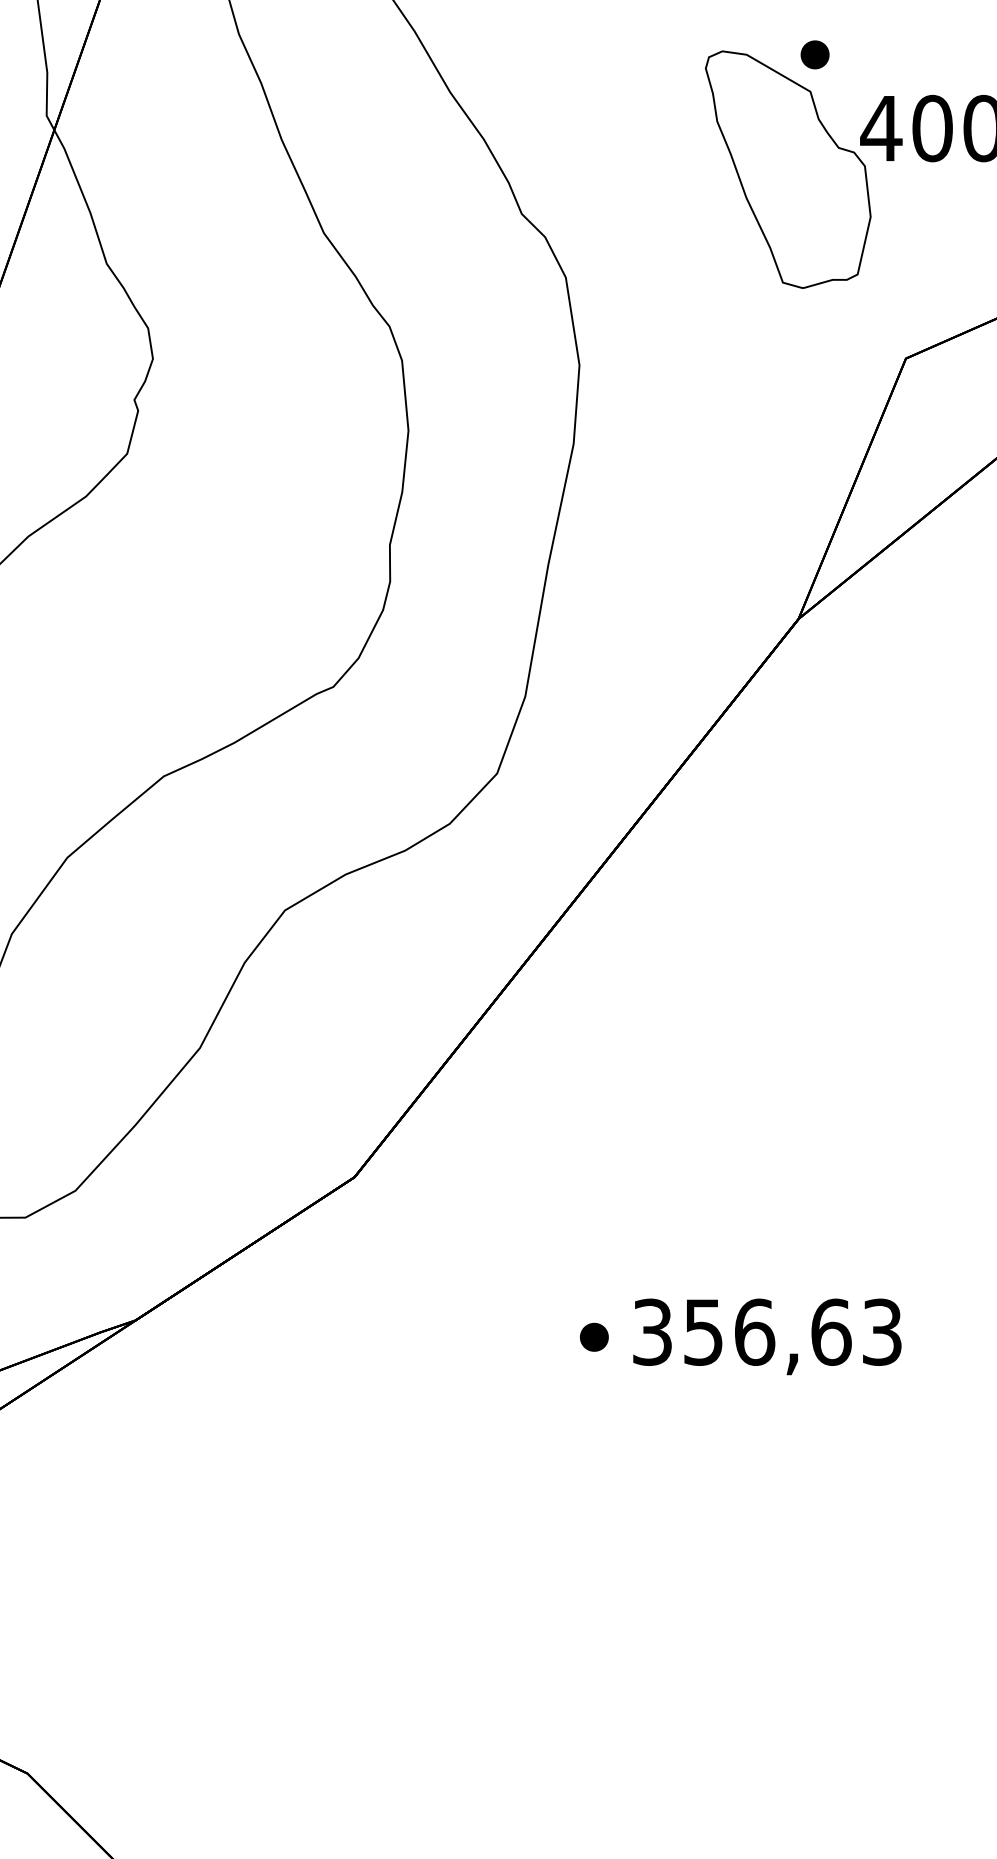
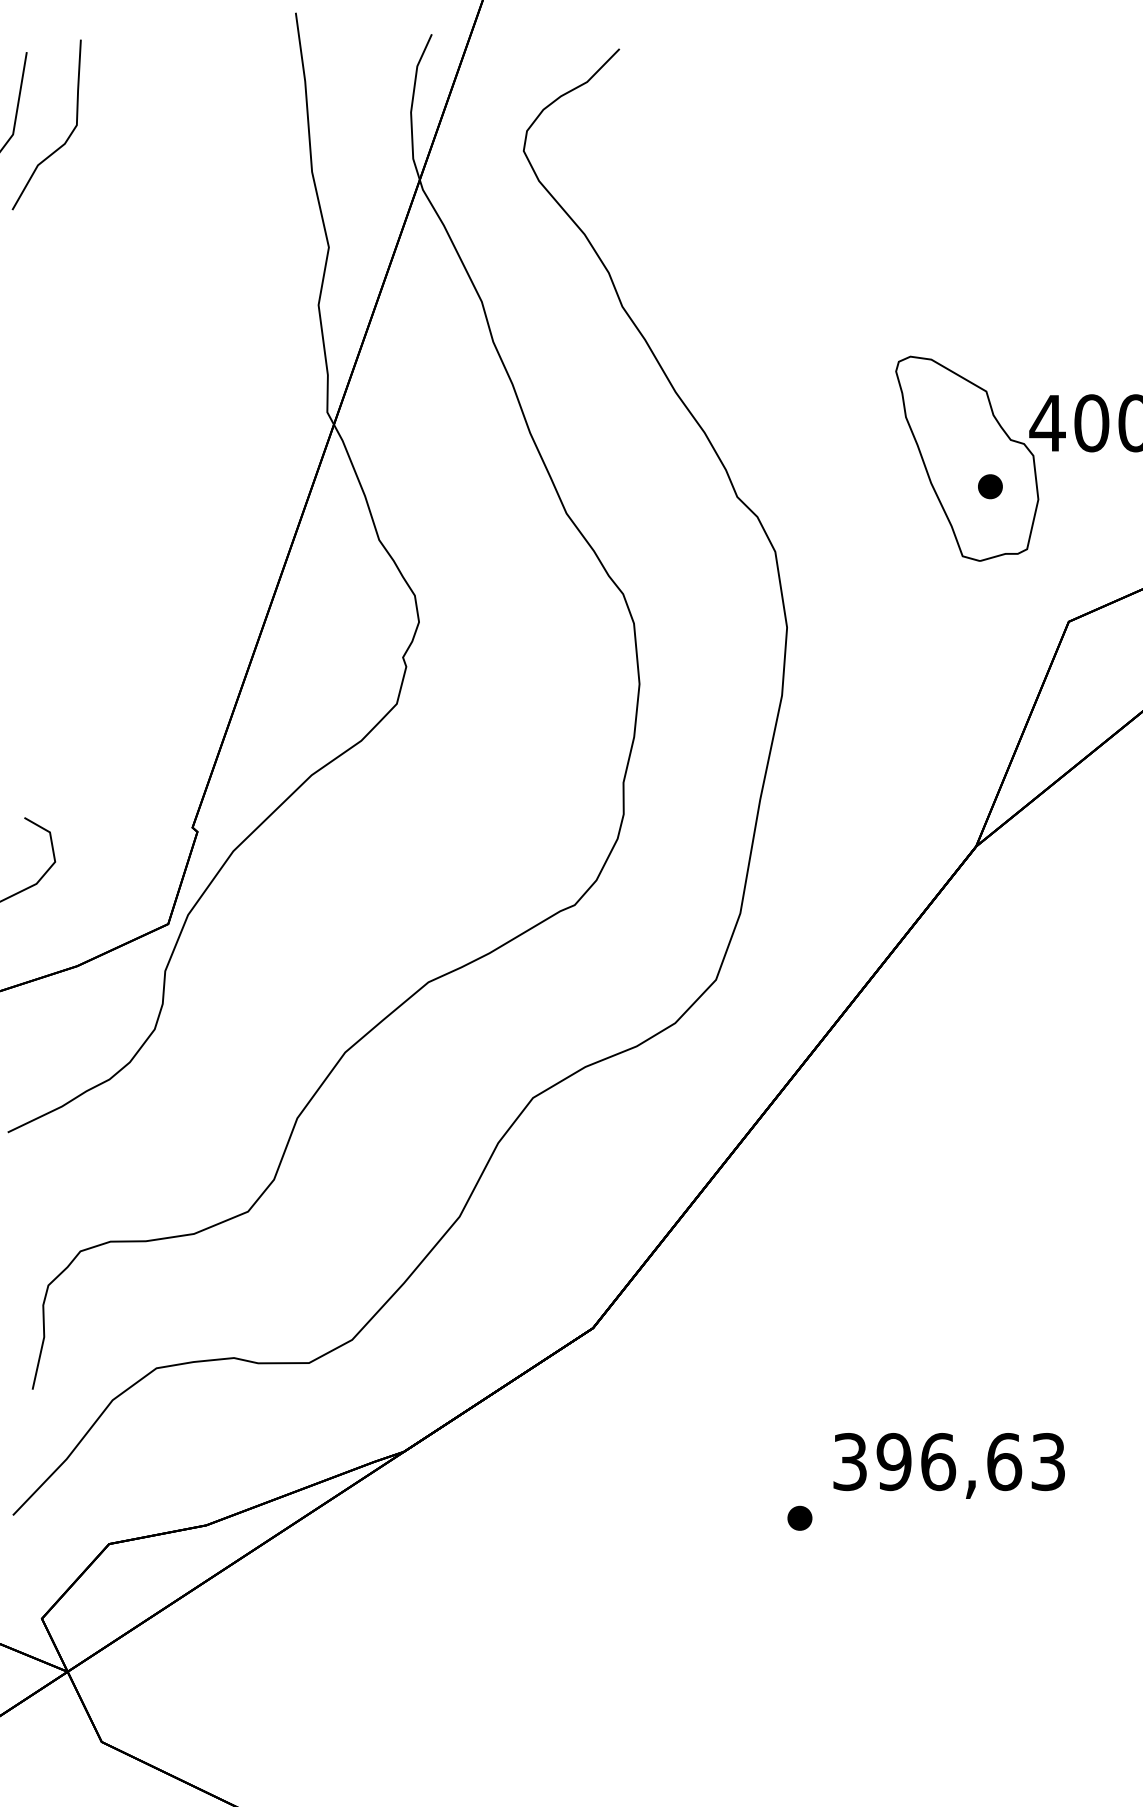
part: (815, 54) -> (990, 486), moved
text: (702, 1331) -> (893, 1461), 356,63 -> 396,63
part: (593, 1336) -> (799, 1517), moved

